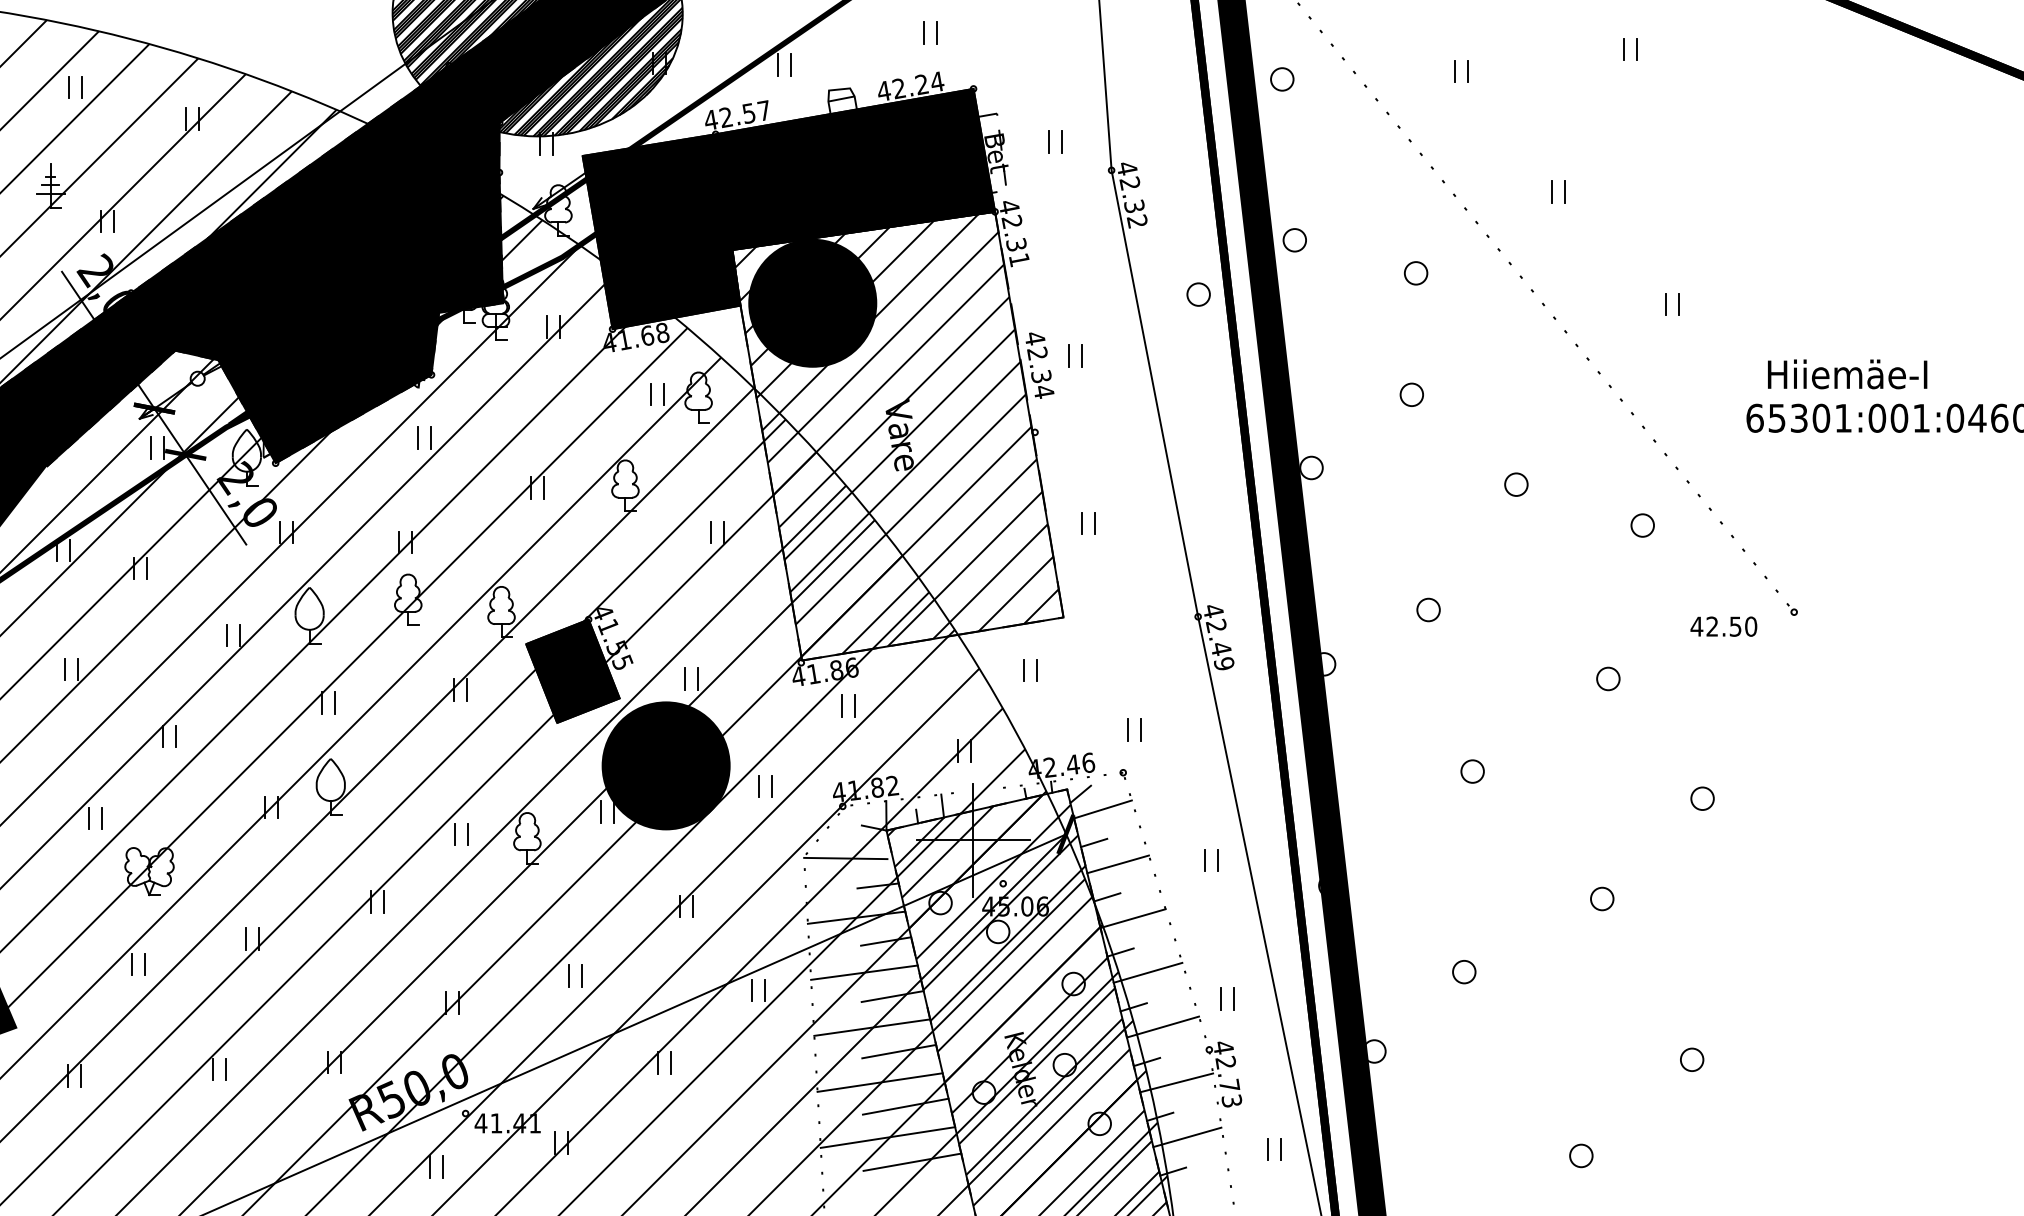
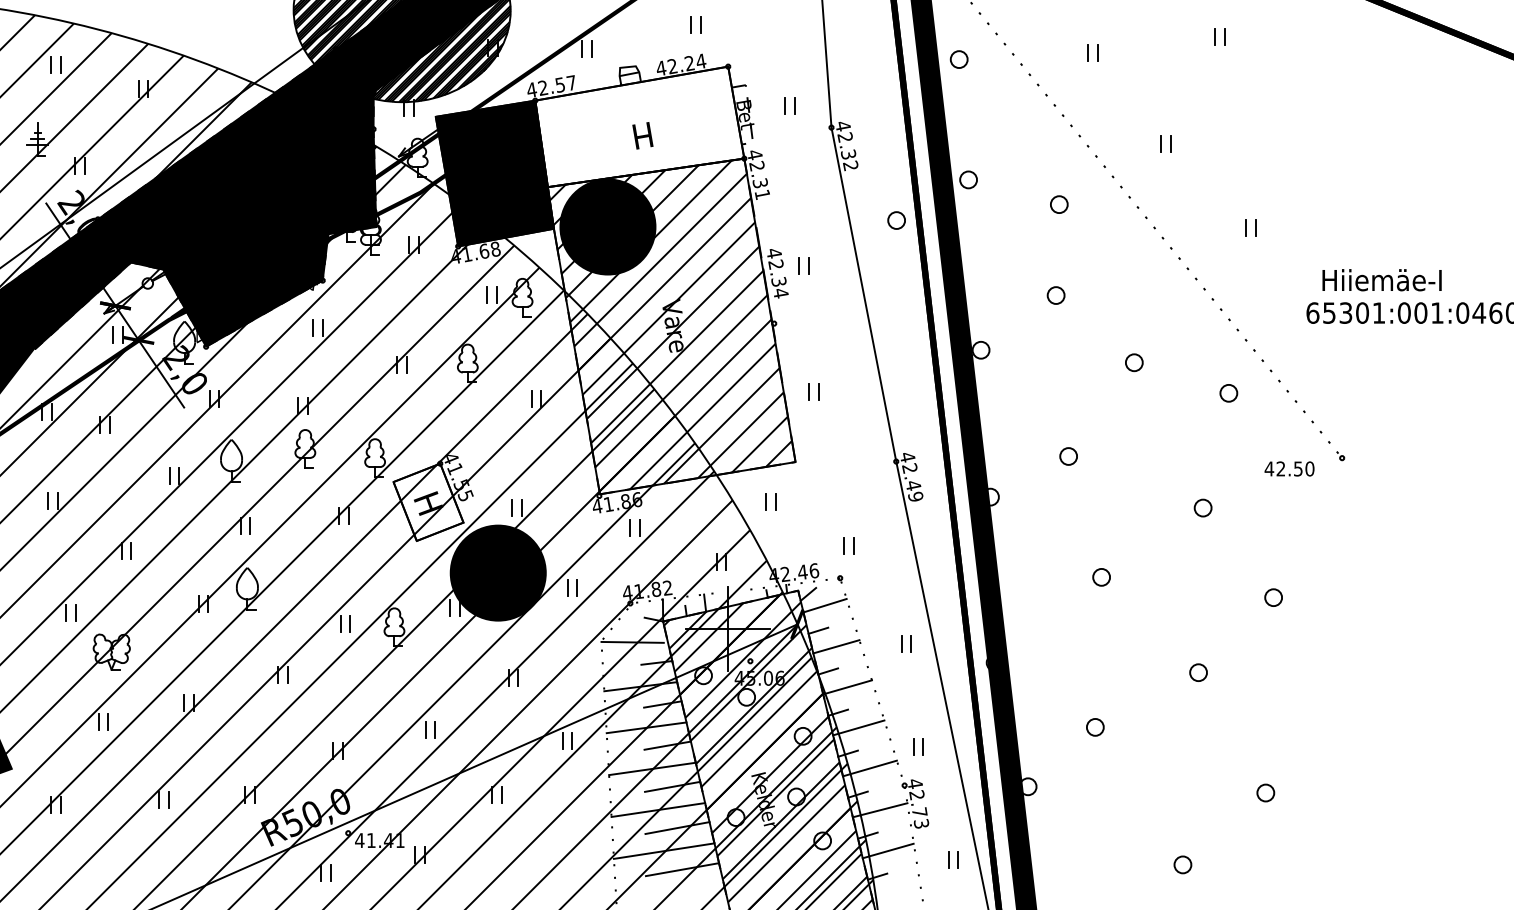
fill: (855, 169) -> (639, 126), removed
fill: (572, 670) -> (428, 501), removed

